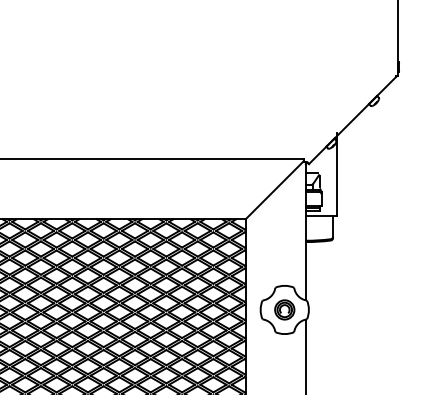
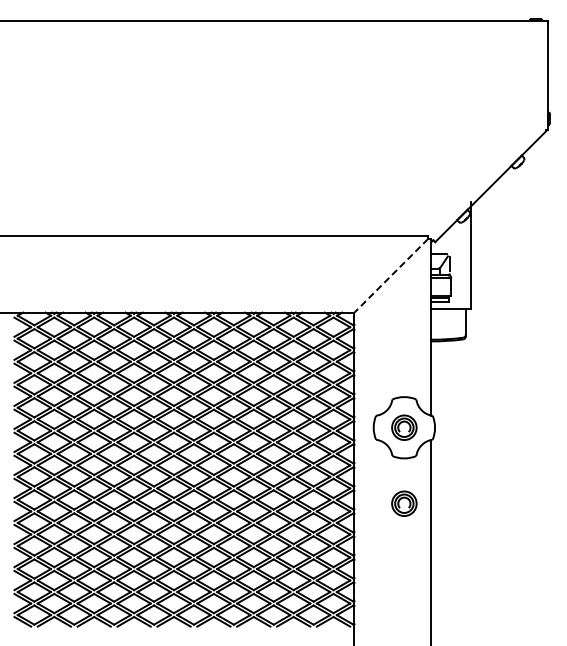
line: (273, 191) -> (390, 276), solid -> dashed
part: (284, 369) -> (404, 503), added

